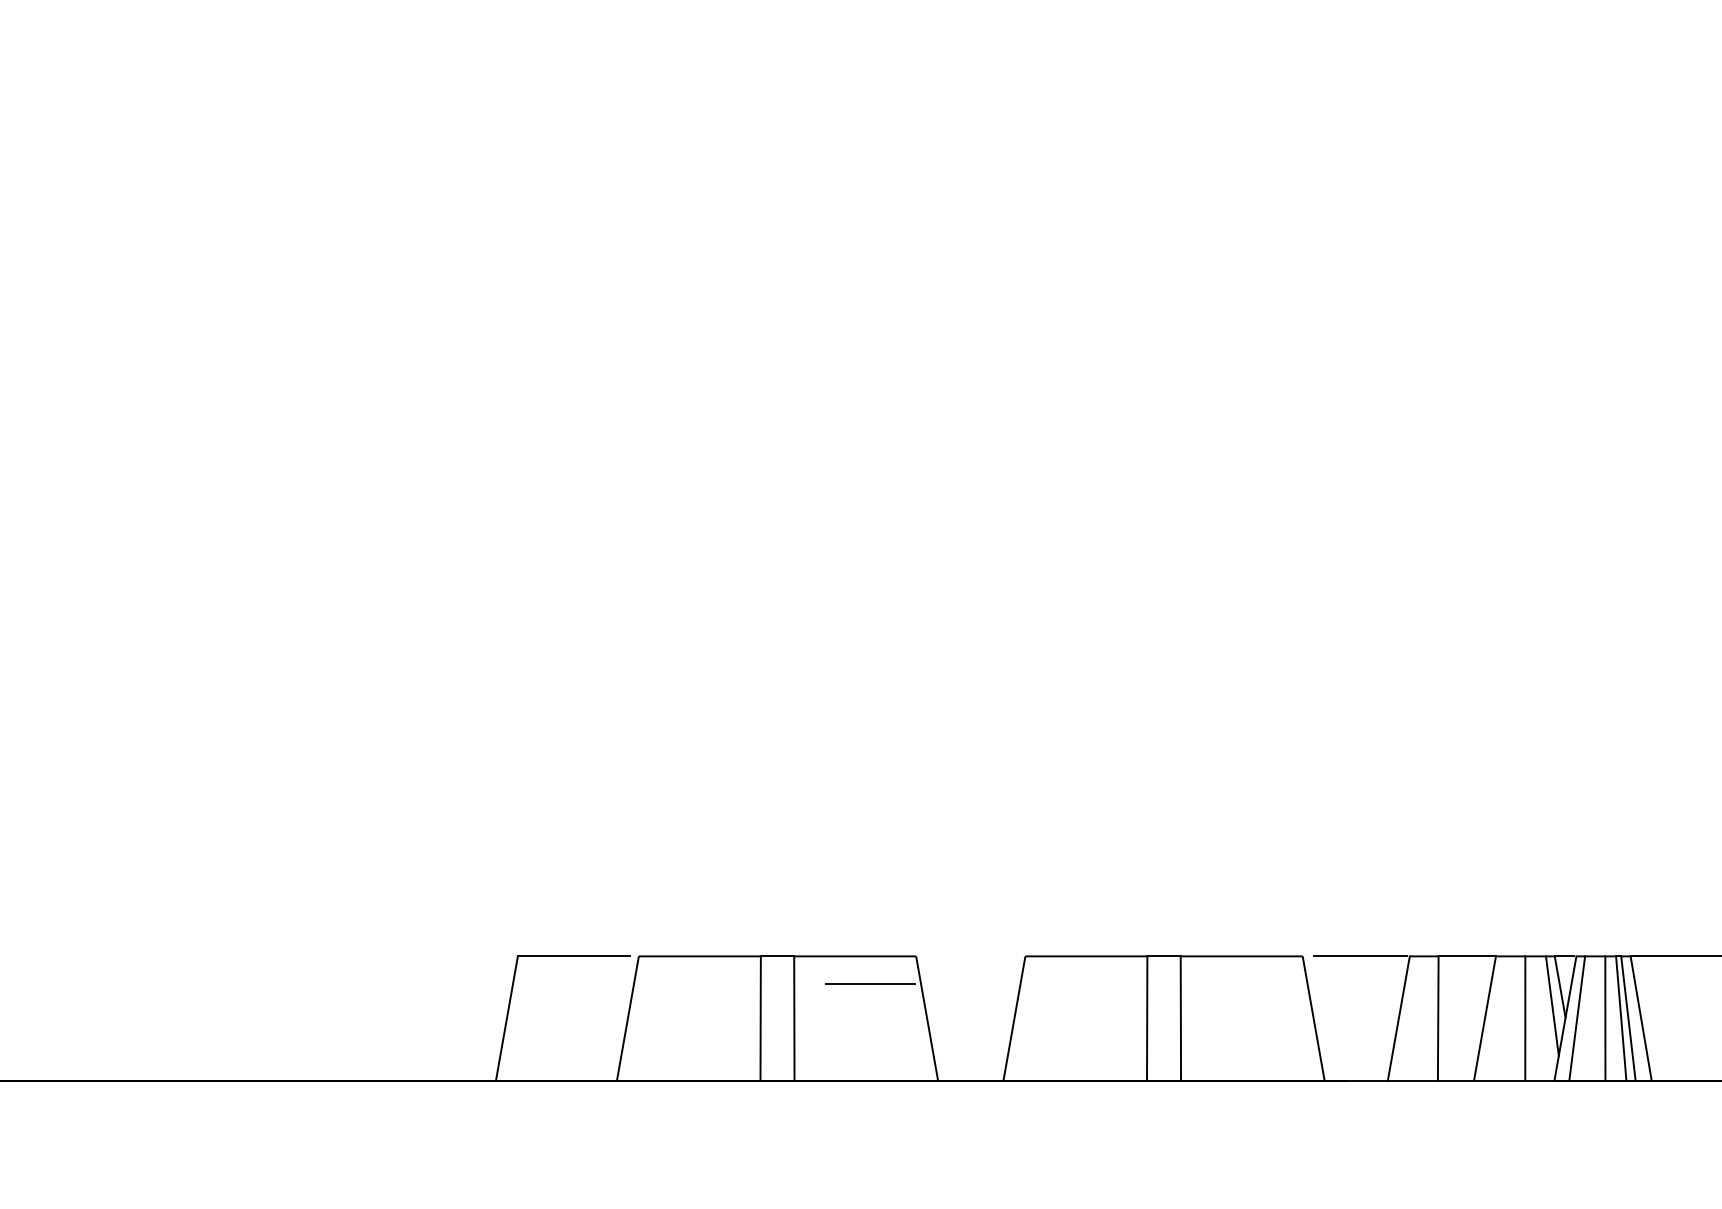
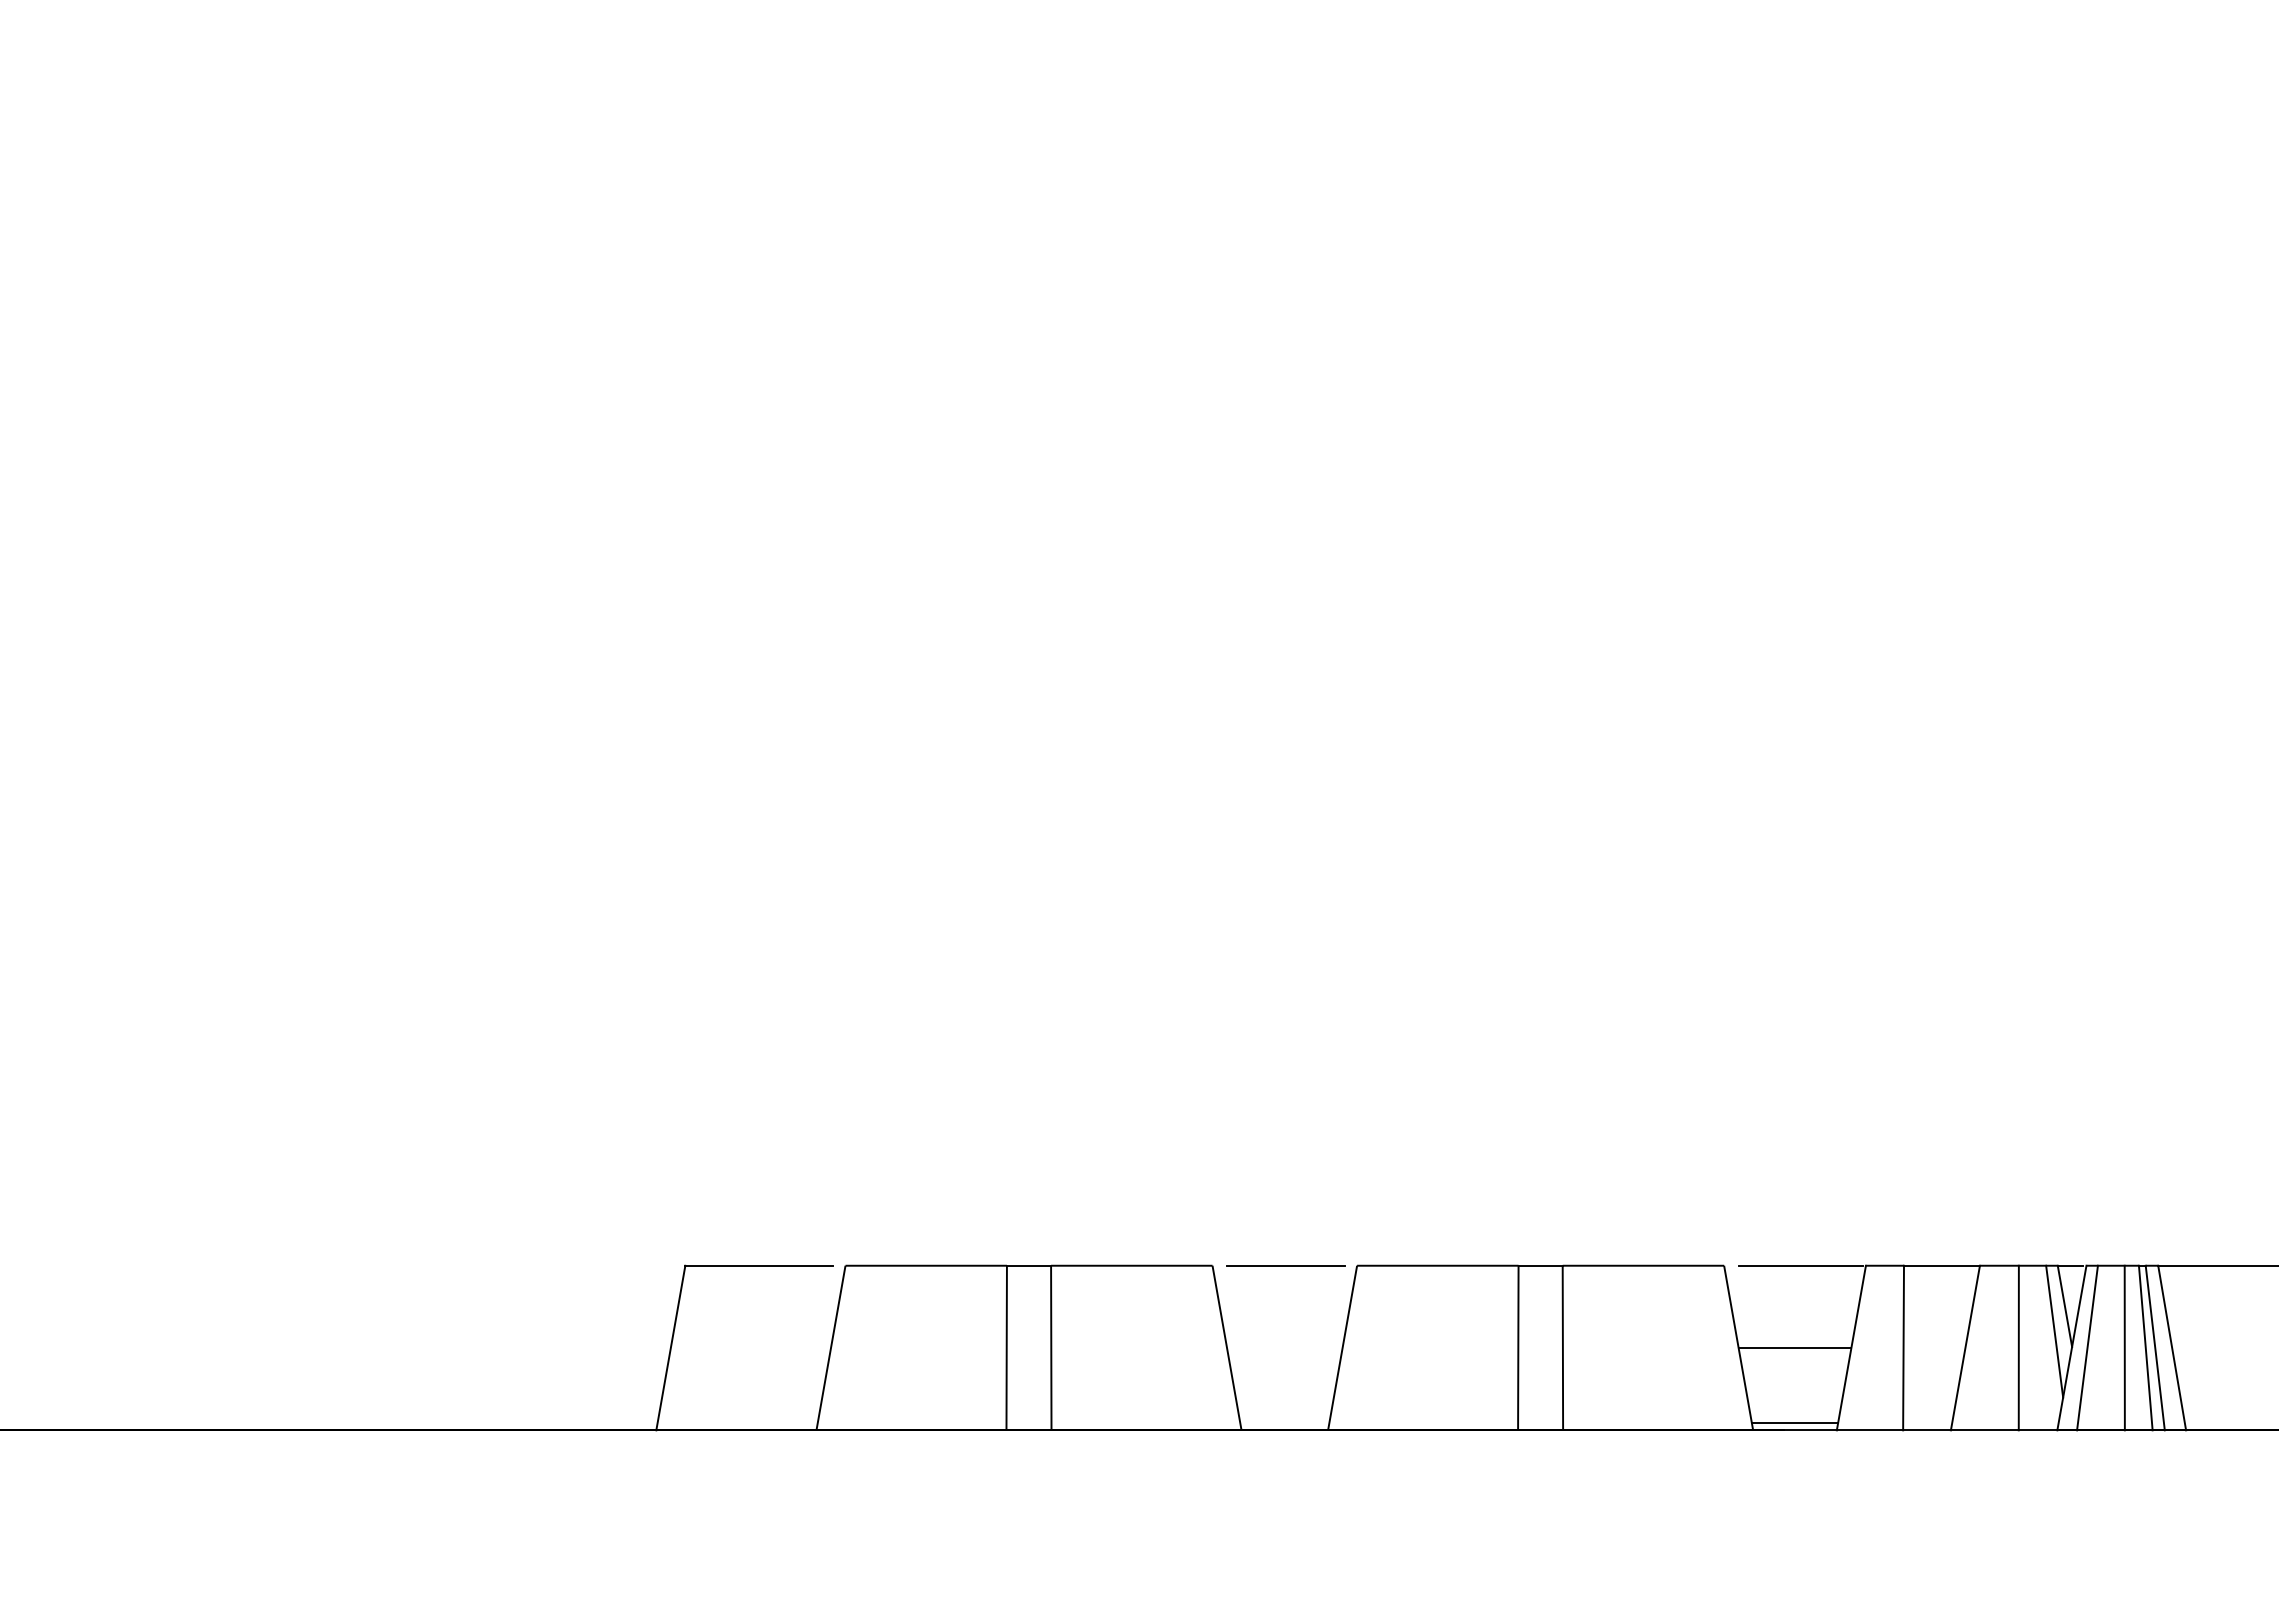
line: (870, 984) -> (1285, 1265), moved
line: (1355, 1018) -> (1794, 1348), added
line: (1355, 1075) -> (1794, 1423), added

